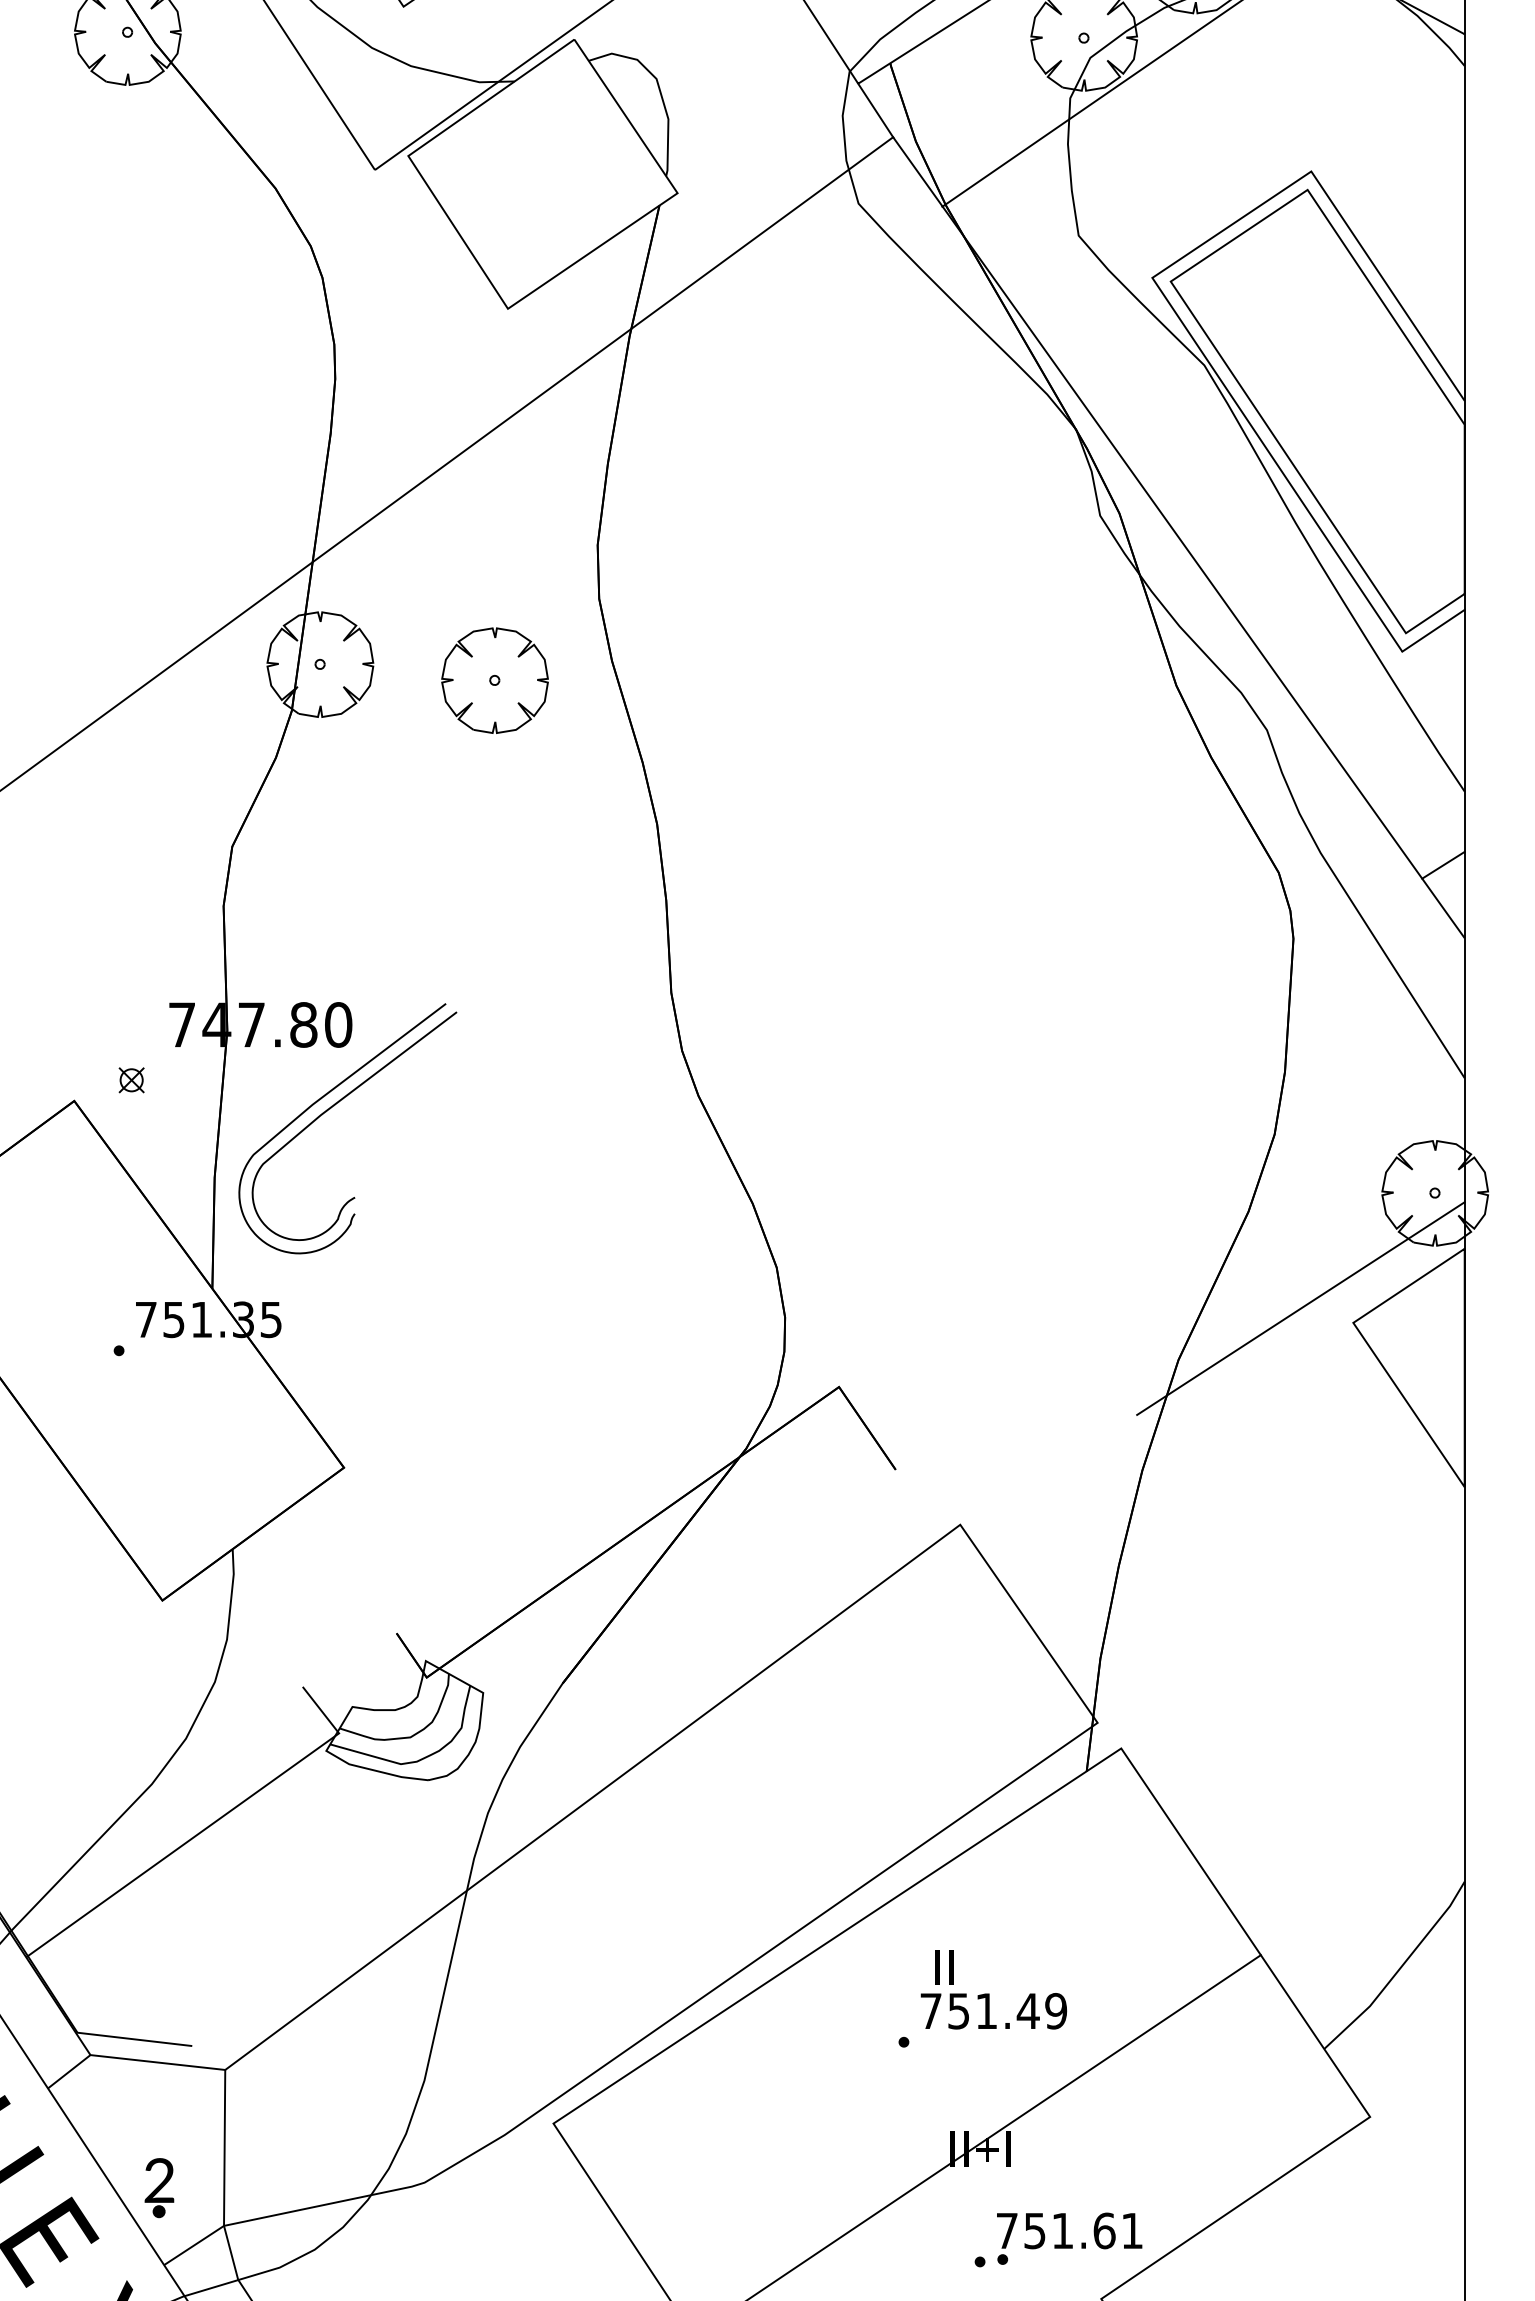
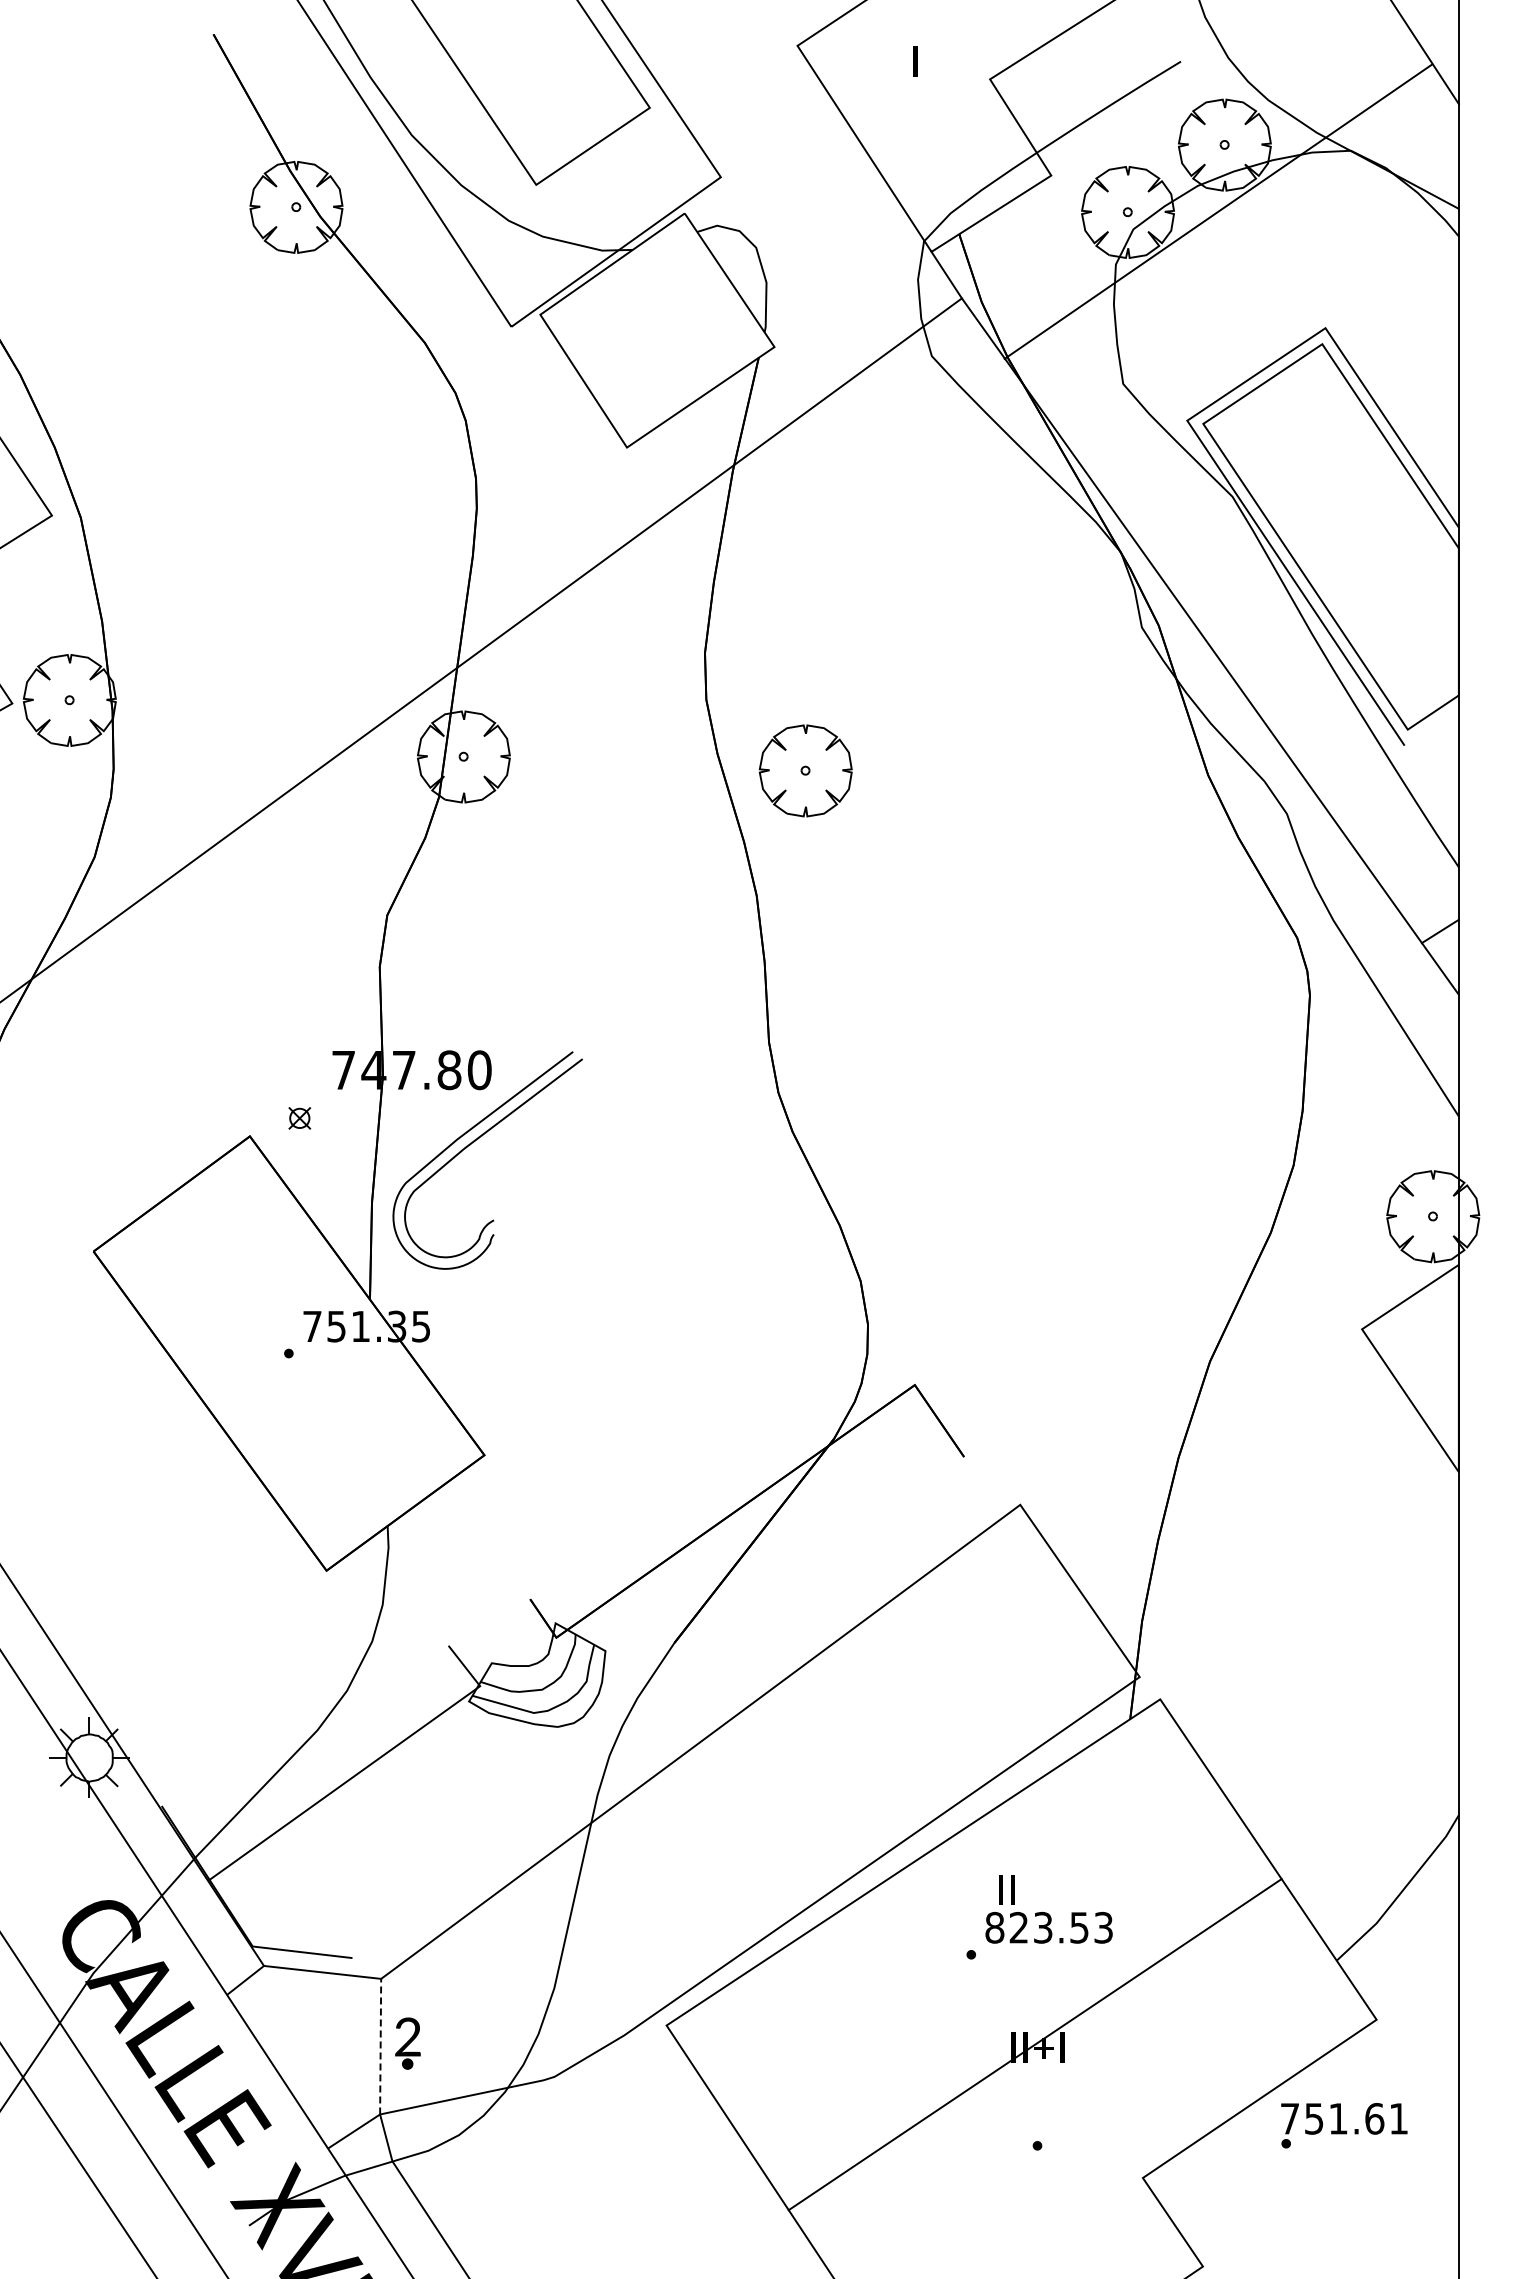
line: (1433, 630) -> (1431, 727), removed
part: (494, 680) -> (805, 770), moved
line: (1300, 1308) -> (1316, 1316), removed
text: (993, 2010) -> (1049, 1927), 751.49 -> 823.53
line: (224, 2147) -> (380, 2046), solid -> dashed
part: (158, 2187) -> (407, 2043), moved
part: (1069, 2238) -> (1344, 2125), moved

